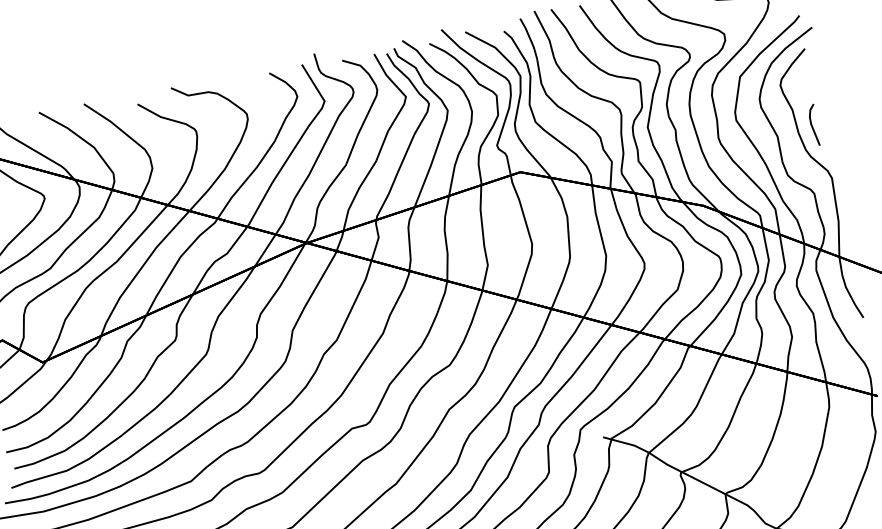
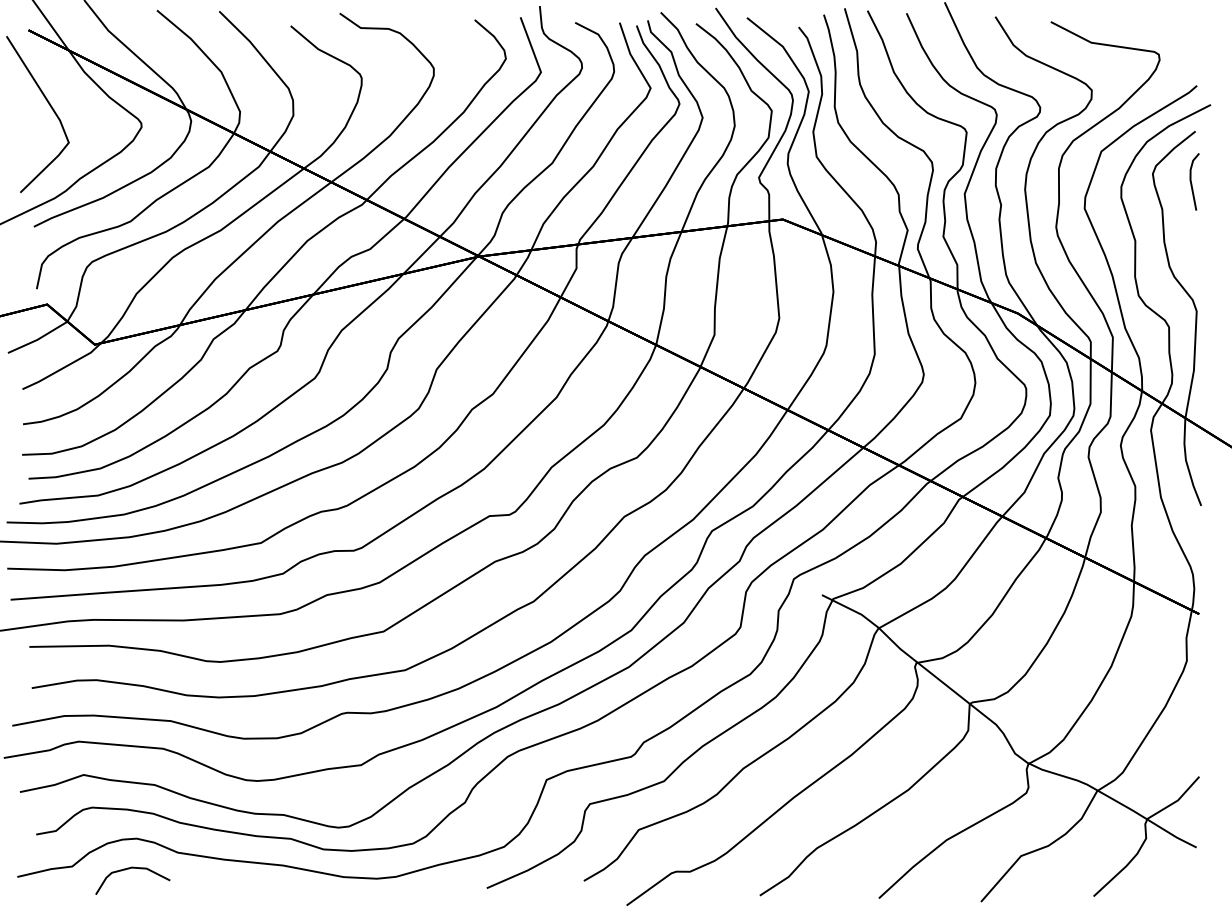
part: (814, 124) -> (1194, 181), moved

